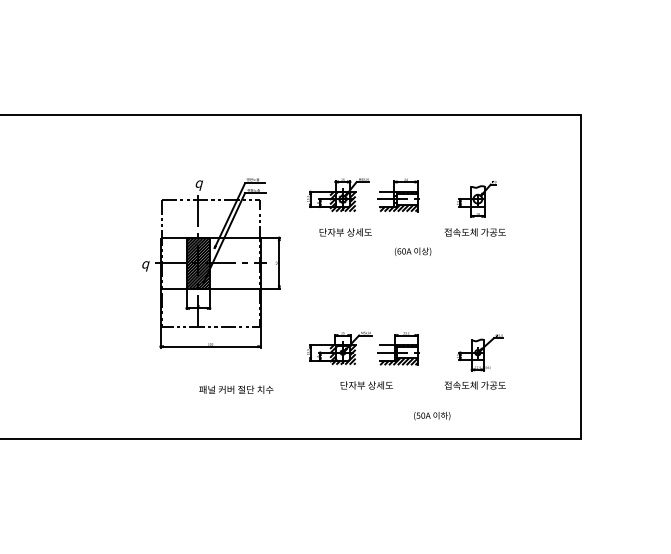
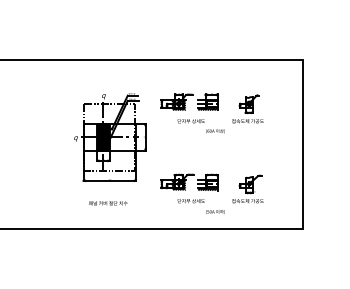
text: (344, 232) -> (190, 121), moved
text: (236, 390) -> (108, 203), moved
text: (432, 414) -> (215, 211), moved

